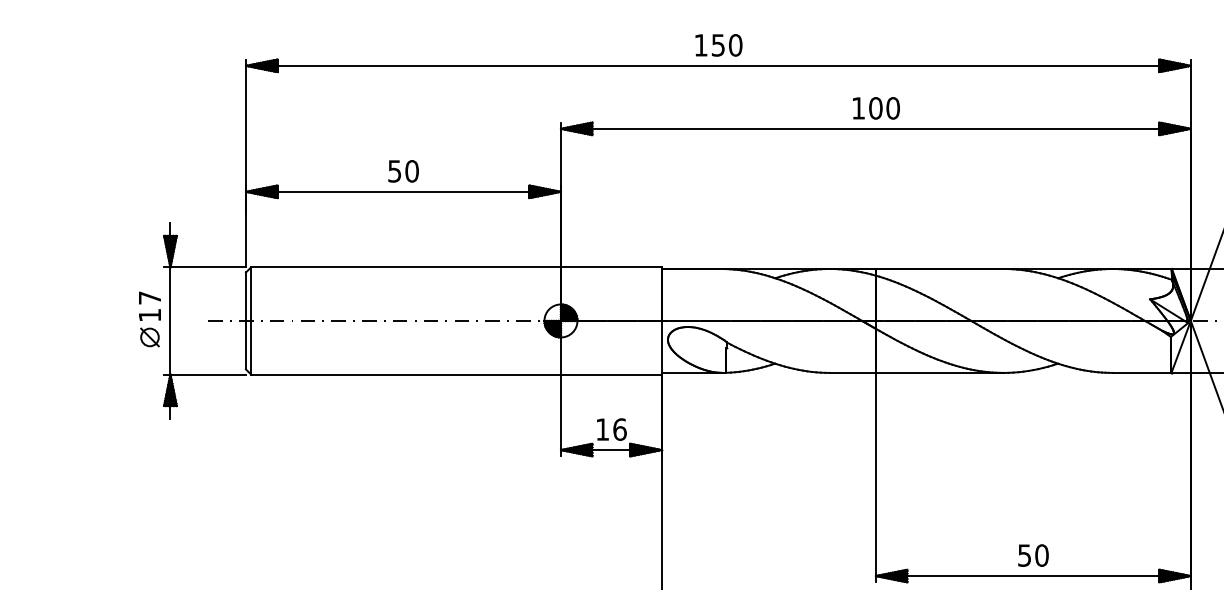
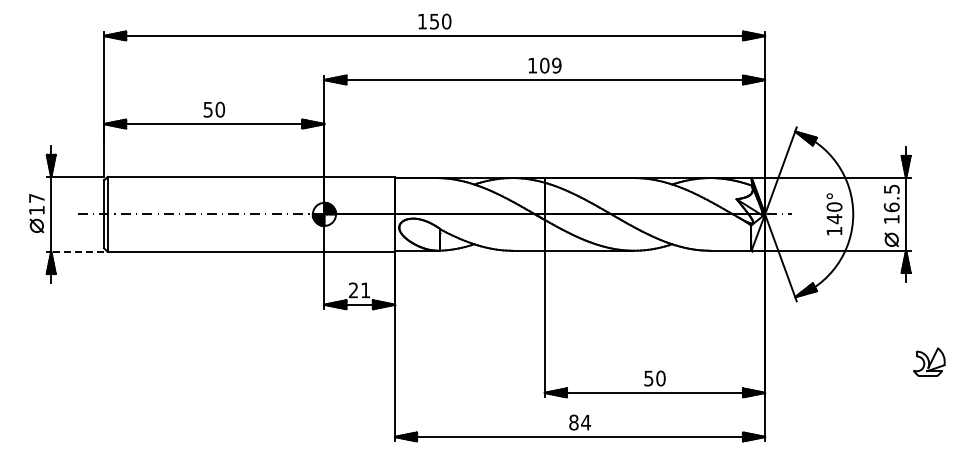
text: (892, 108) -> (556, 65), 100 -> 109
line: (207, 373) -> (77, 251), solid -> dashed
text: (611, 429) -> (359, 290), 16 -> 21

